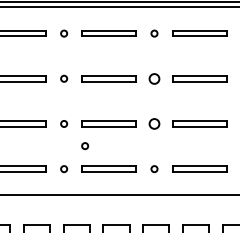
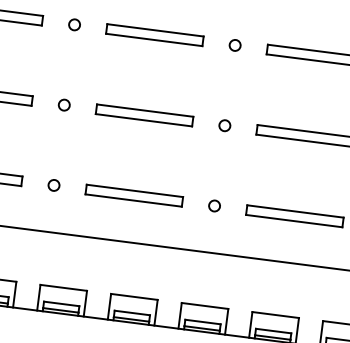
circle: (154, 78) -> (235, 44), size x0.62
circle: (154, 123) -> (224, 124), size x0.62
circle: (85, 146) -> (97, 150), removed

